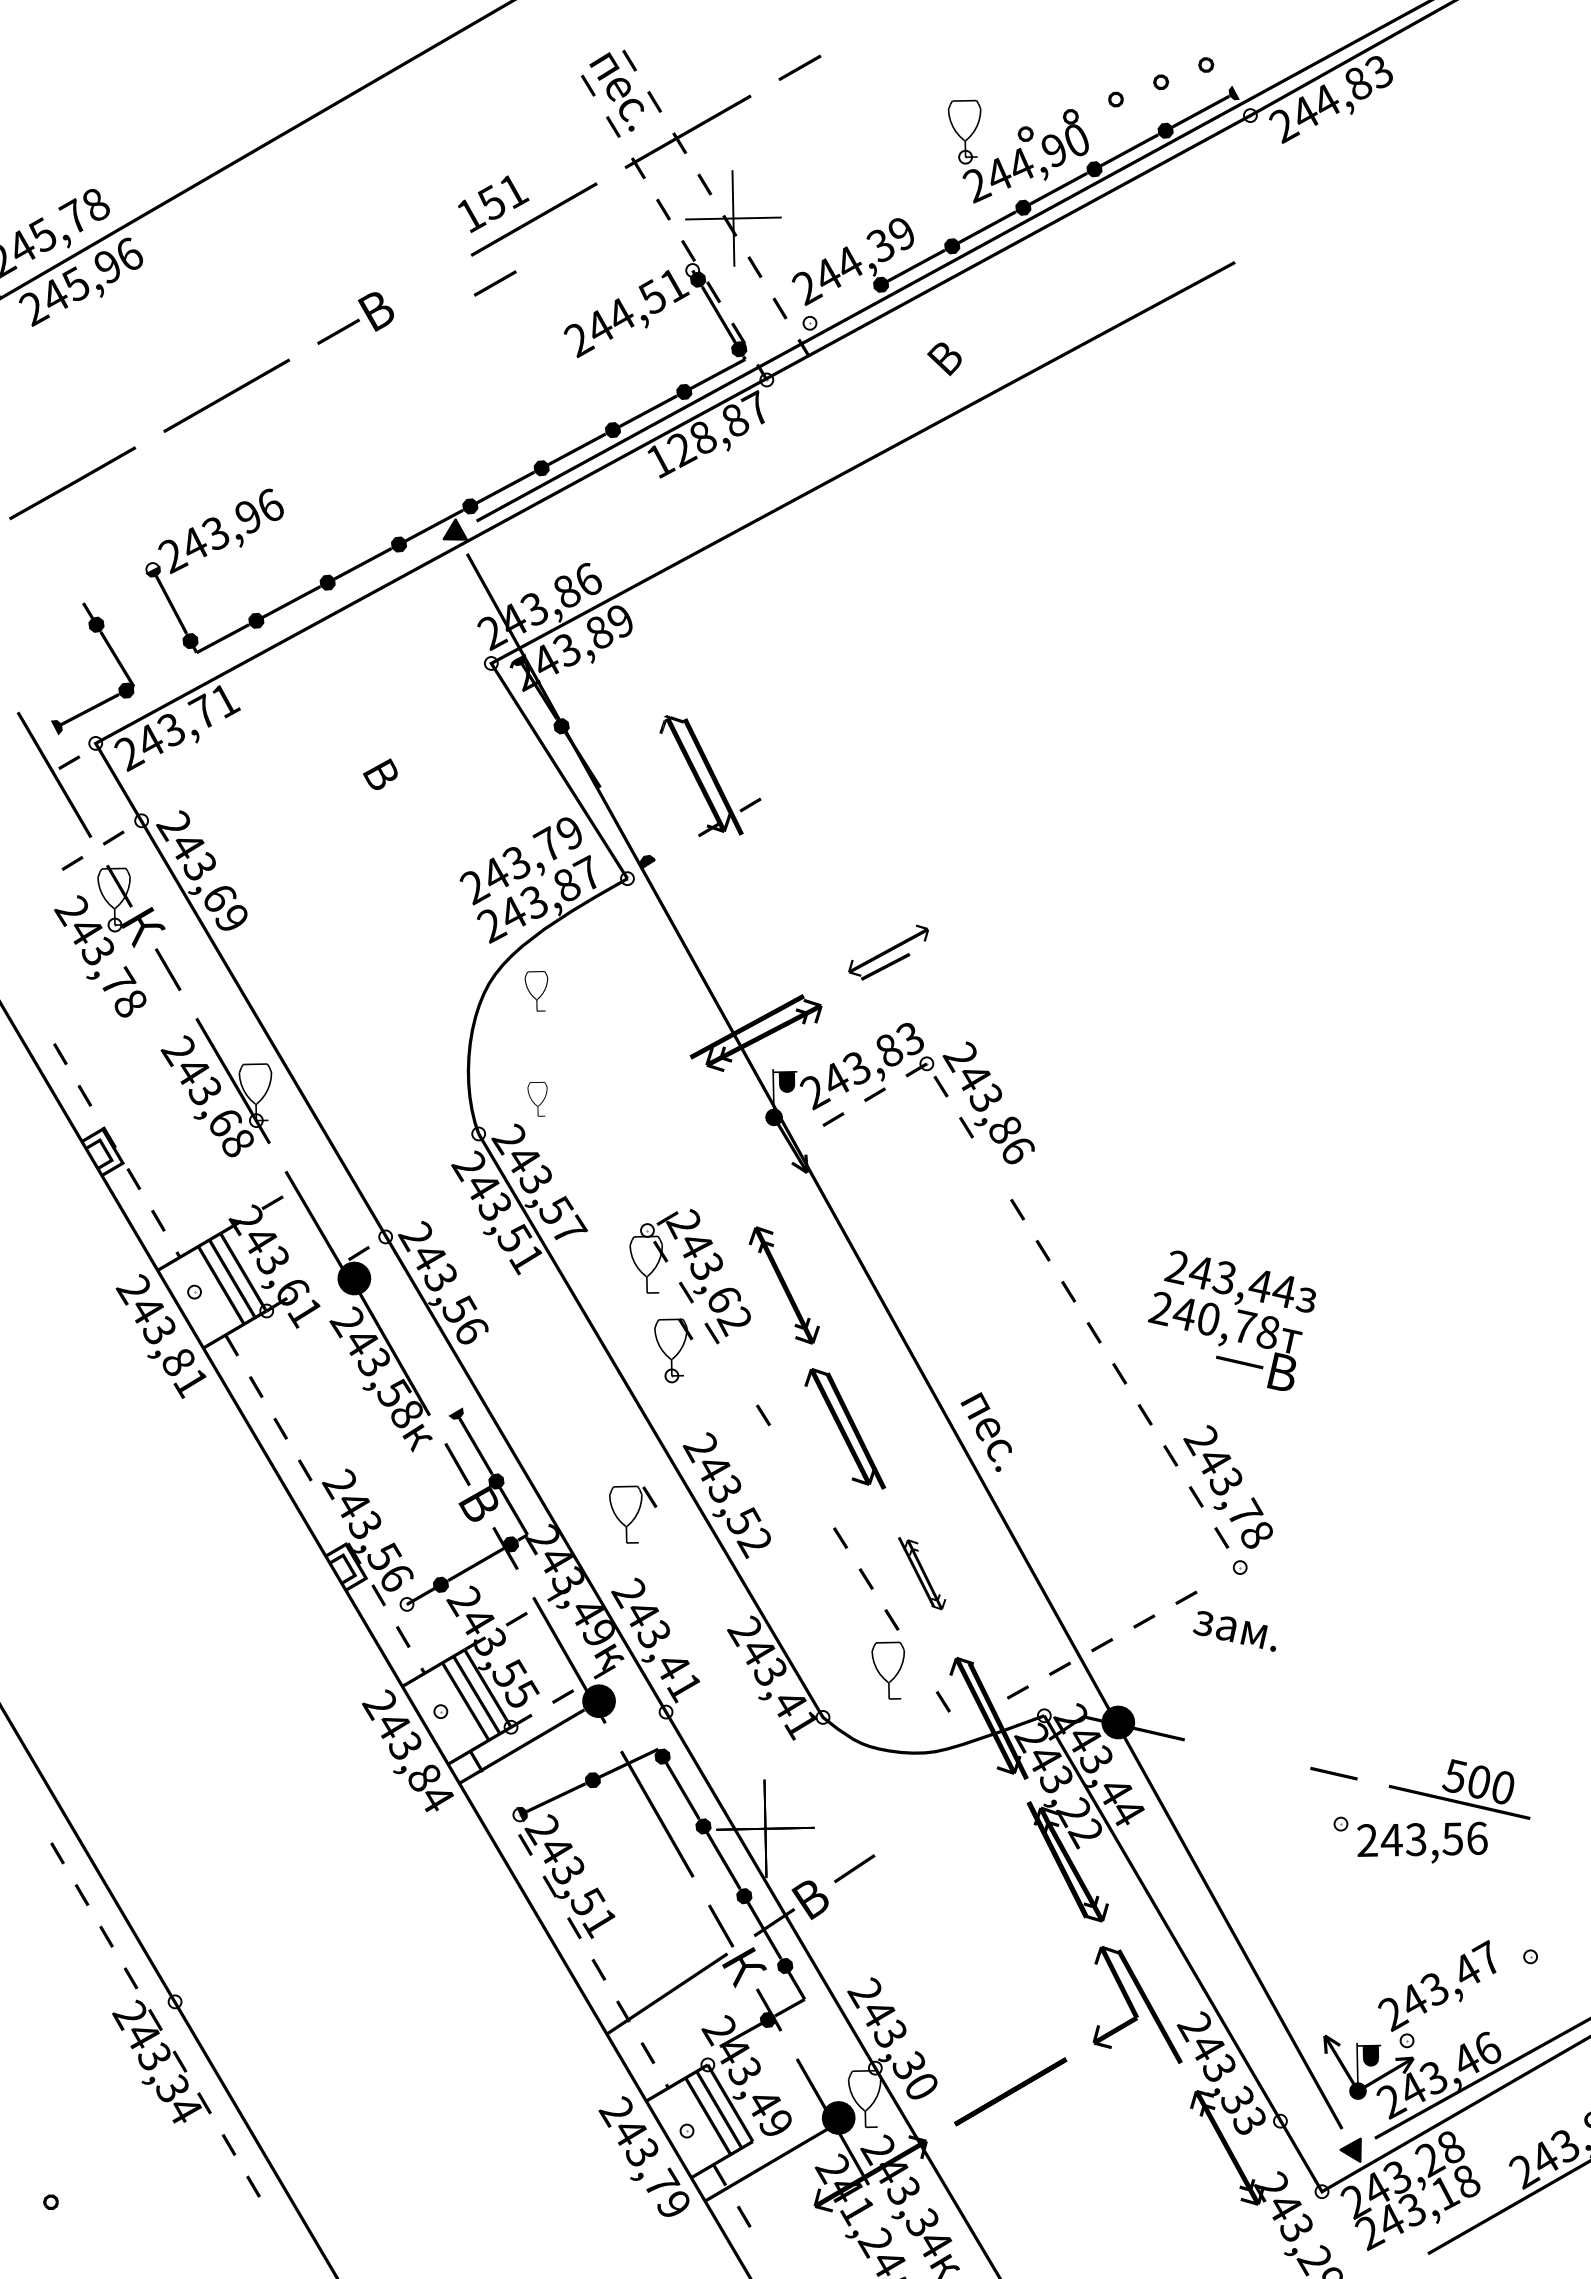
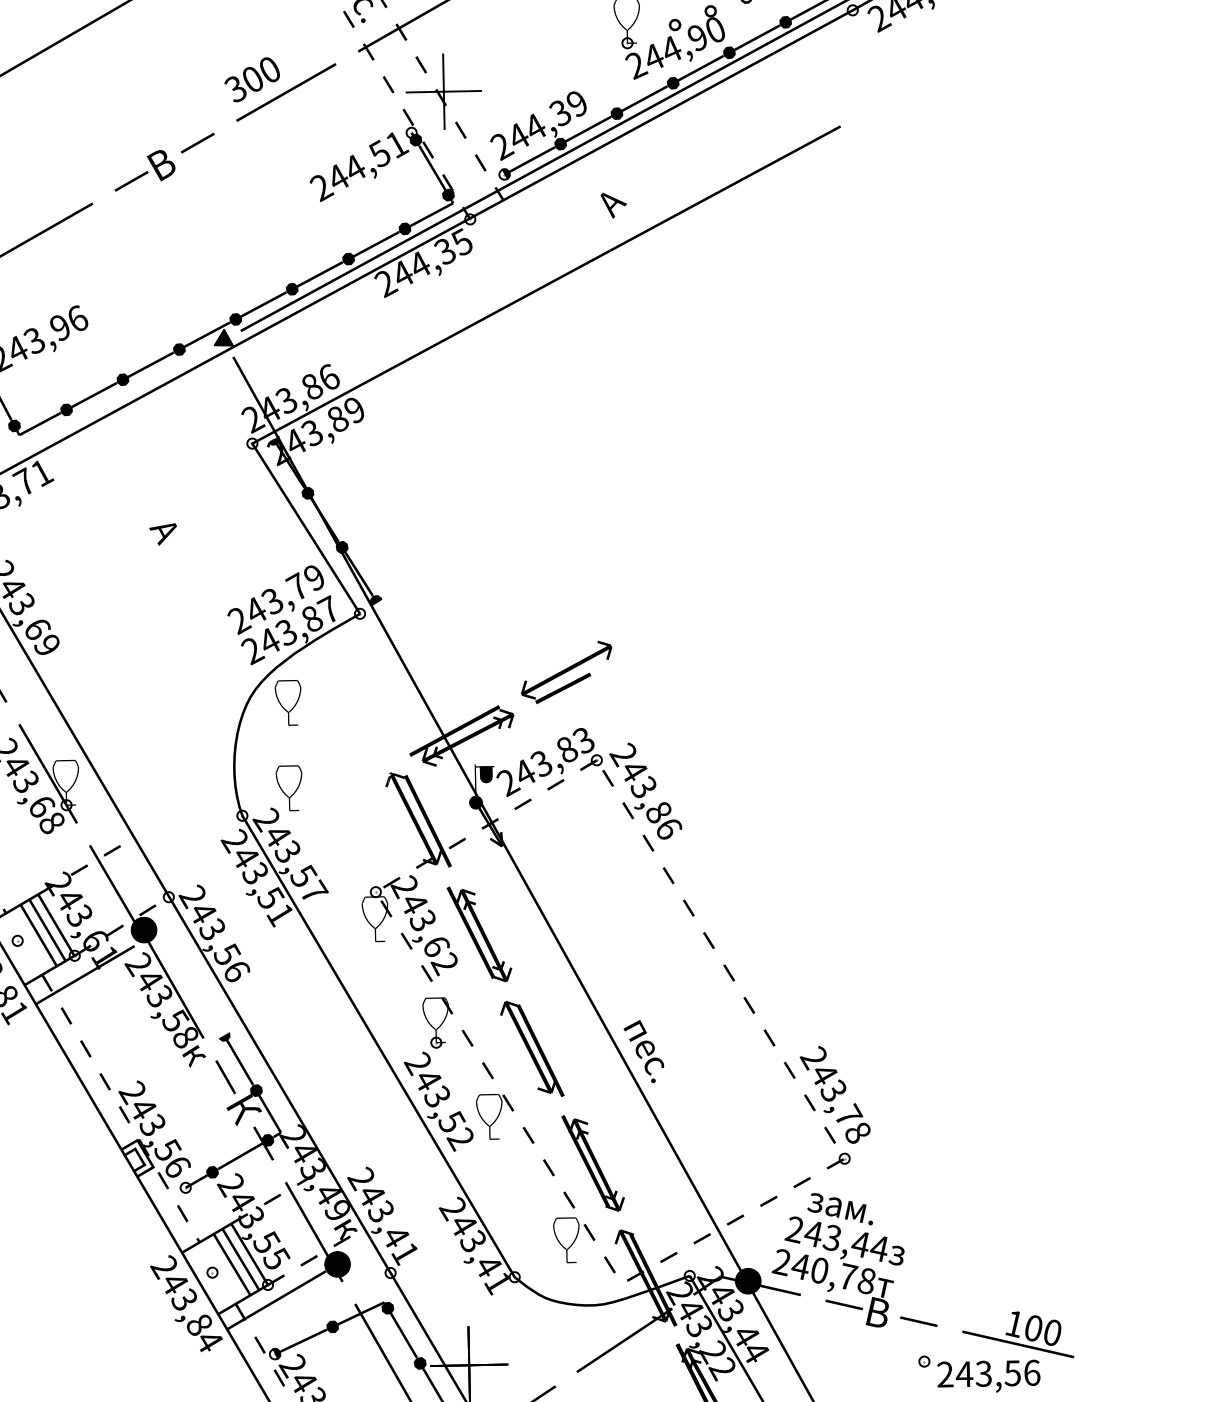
text: (492, 203) -> (253, 79), 151 -> 300
line: (494, 283) -> (197, 143), moved
fill: (840, 308) -> (528, 162), added
text: (946, 360) -> (612, 204), В -> А
text: (707, 434) -> (423, 262), 128,87 -> 244,35
text: (378, 775) -> (163, 532), В -> А
part: (710, 776) -> (425, 820), moved
fill: (620, 821) -> (354, 568), added
part: (888, 952) -> (566, 672), size x1.43
part: (536, 991) -> (288, 703), size x1.43
part: (537, 1099) -> (288, 788), size x1.67
fill: (791, 1143) -> (489, 823), added
fill: (991, 1168) -> (647, 843), added
fill: (314, 1177) -> (112, 850), added
fill: (317, 1278) -> (114, 930), added
fill: (767, 1281) -> (470, 932), added
text: (1231, 1320) -> (837, 1271), moved
fill: (279, 1335) -> (84, 975), added
part: (673, 1350) -> (437, 1022), moved
fill: (788, 1456) -> (487, 1070), added
text: (481, 1507) -> (244, 1111), В -> К
fill: (329, 1511) -> (124, 1114), added
part: (633, 1514) -> (495, 1116), moved
part: (921, 1573) -> (592, 1163), size x1.67
fill: (1228, 1573) -> (835, 1163), added
fill: (917, 1660) -> (589, 1232), added
fill: (975, 1715) -> (635, 1275), added
text: (1453, 1776) -> (1013, 1323), 500 -> 100
fill: (961, 1796) -> (624, 1339), added
fill: (500, 1803) -> (259, 1345), added

